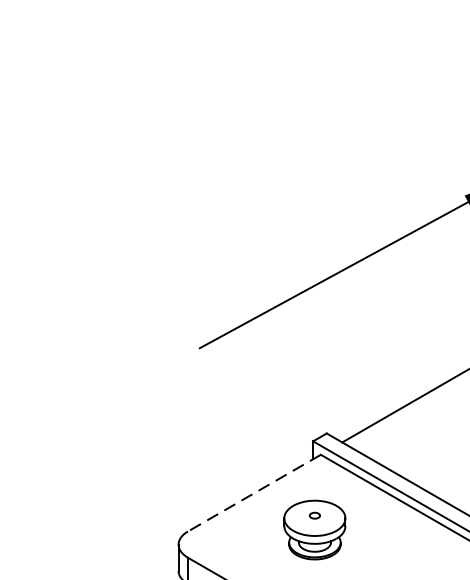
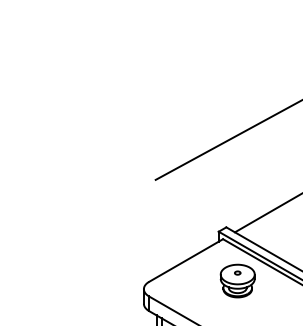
line: (255, 493) -> (186, 260), dashed -> solid
part: (314, 529) -> (237, 280), moved

